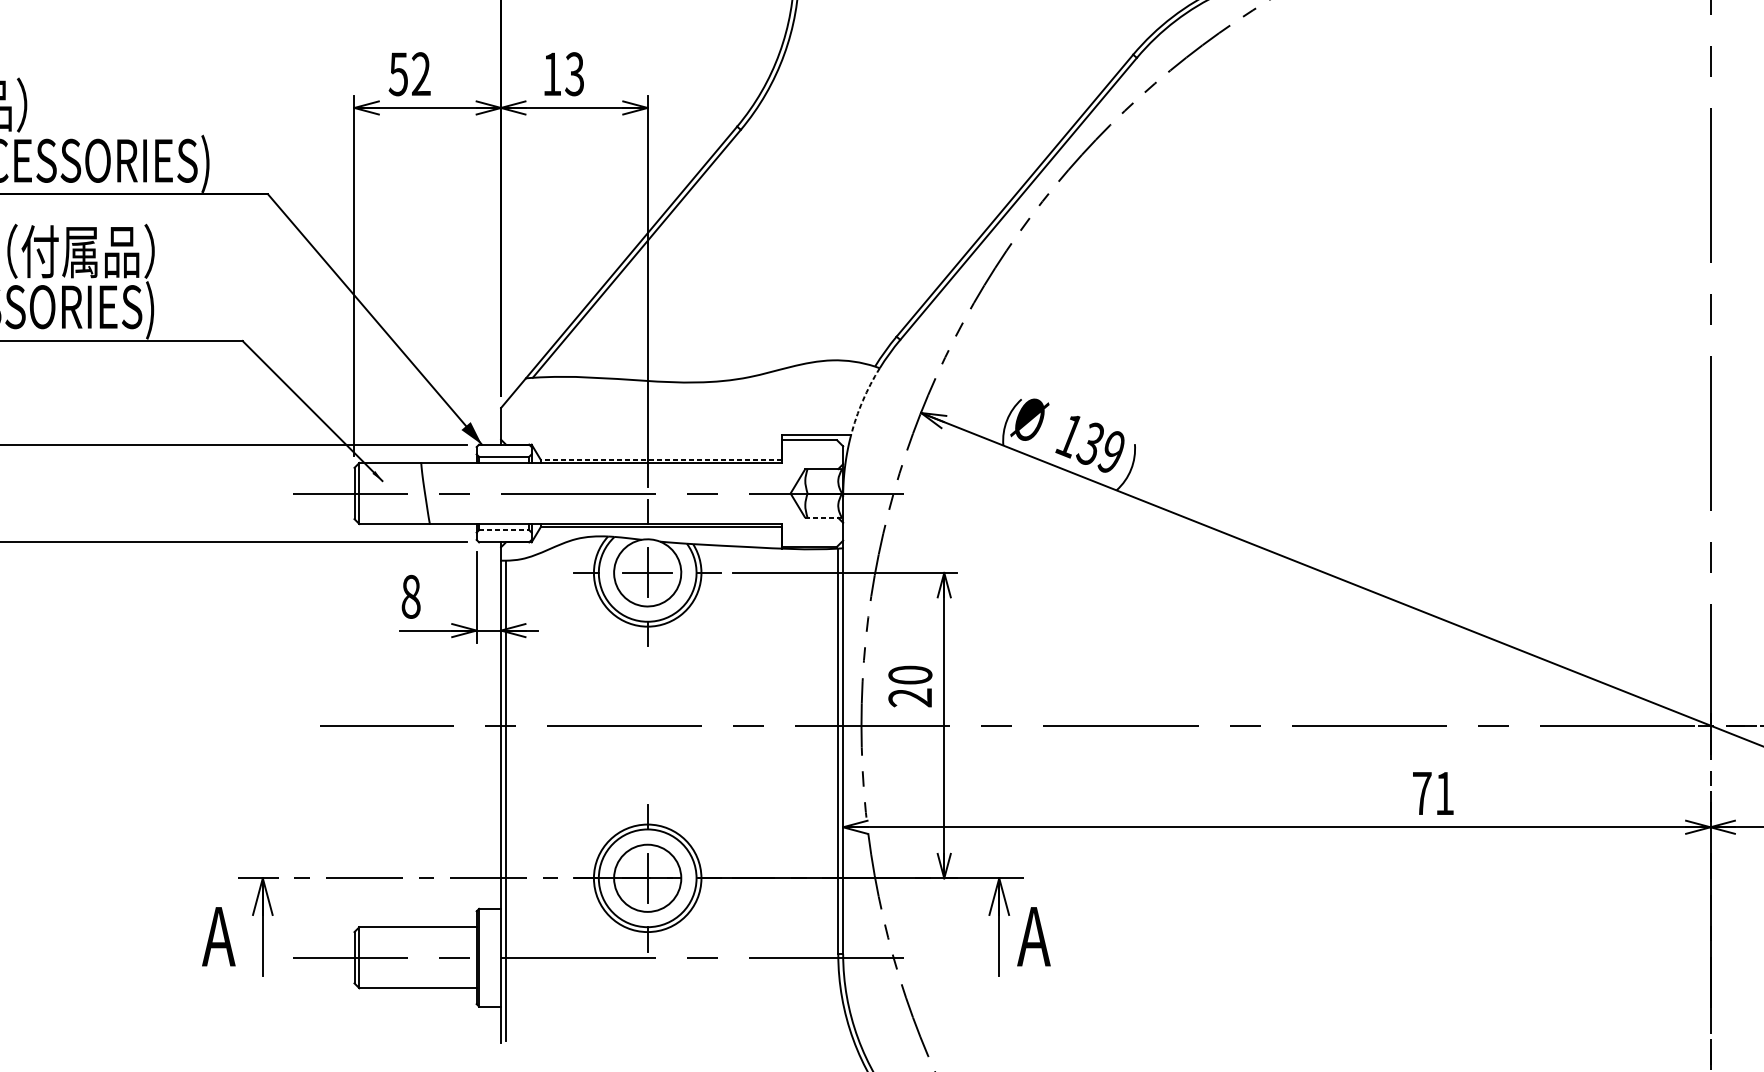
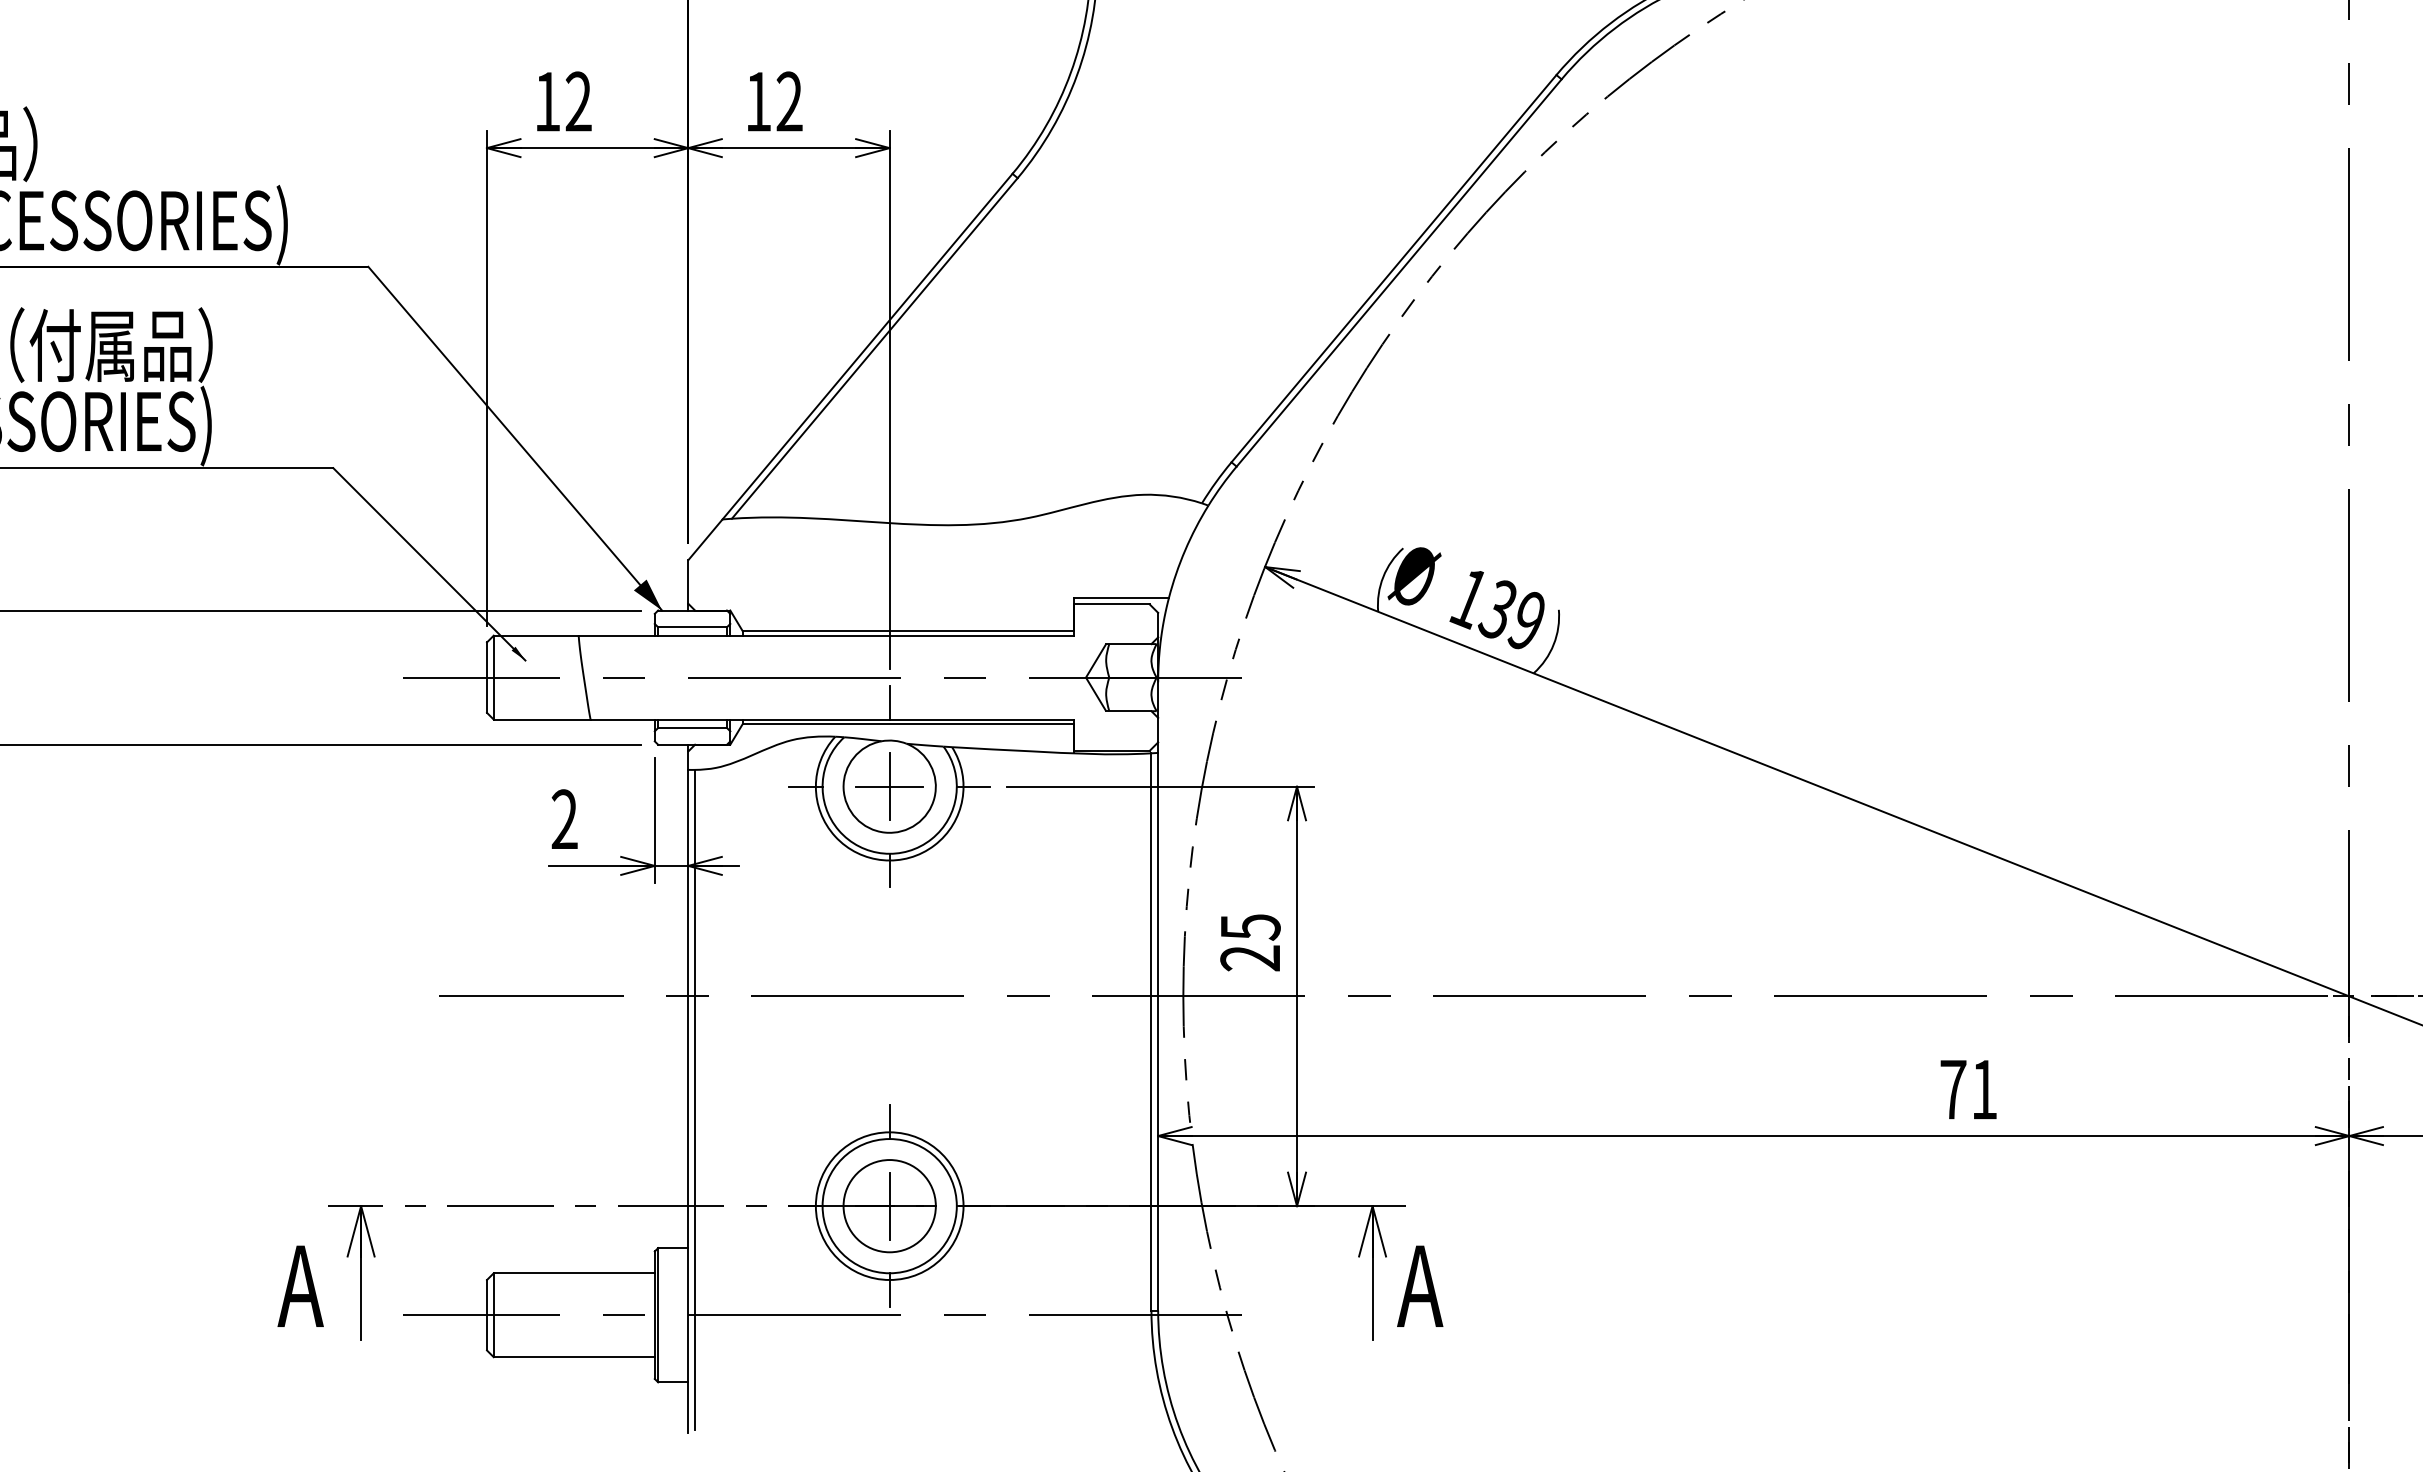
text: (398, 74) -> (547, 102), 52 -> 12
text: (574, 74) -> (789, 101), 13 -> 12
arc: (863, 400) -> (1185, 550), dashed -> solid
line: (661, 459) -> (908, 631), dashed -> solid
line: (821, 518) -> (1128, 711), dashed -> solid
line: (504, 529) -> (693, 727), dashed -> solid
text: (410, 596) -> (564, 819), 8 -> 2
text: (910, 675) -> (1250, 927), 20 -> 25

